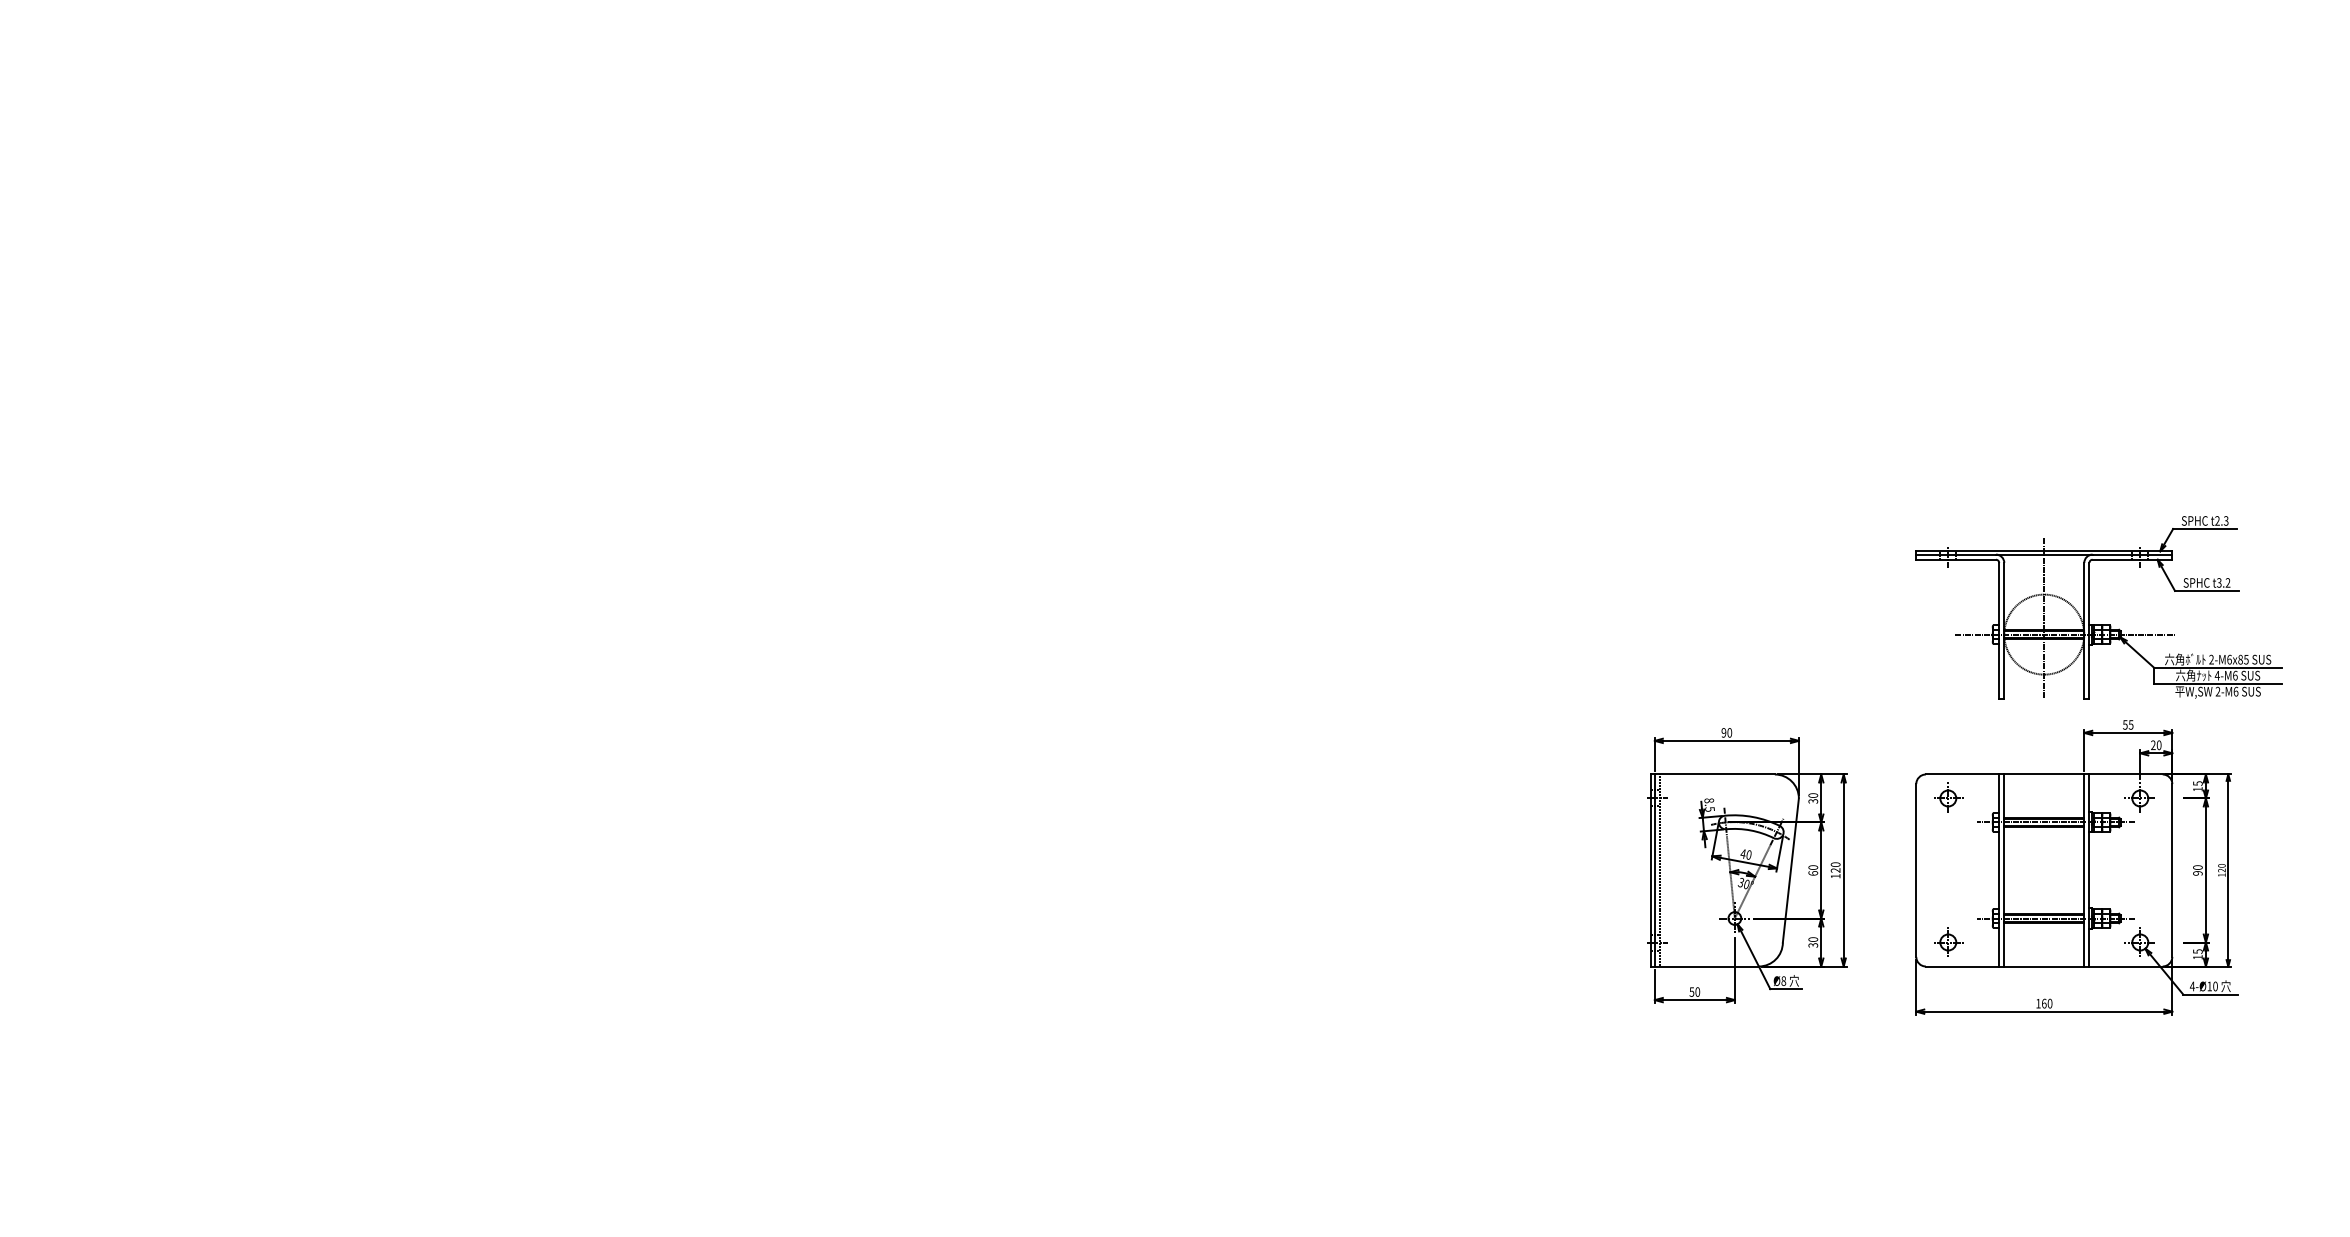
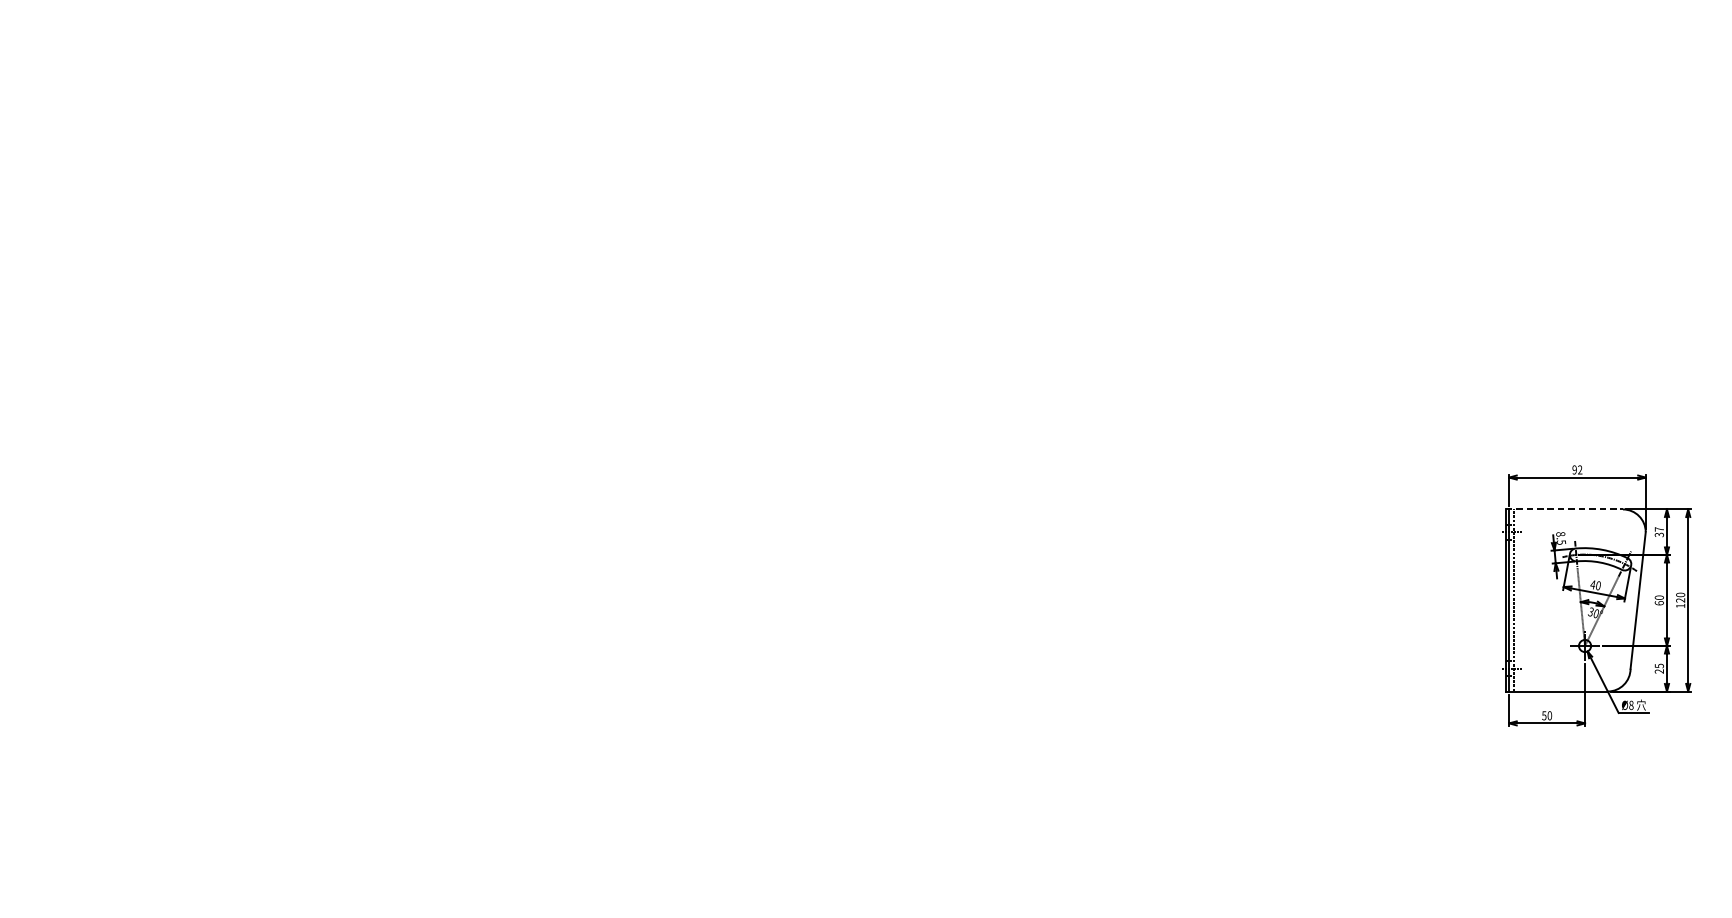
text: (1729, 732) -> (1579, 469), 90 -> 92
line: (1713, 774) -> (1564, 509), solid -> dashed
text: (1813, 795) -> (1659, 529), 30 -> 37
text: (1813, 942) -> (1659, 668), 30 -> 25

